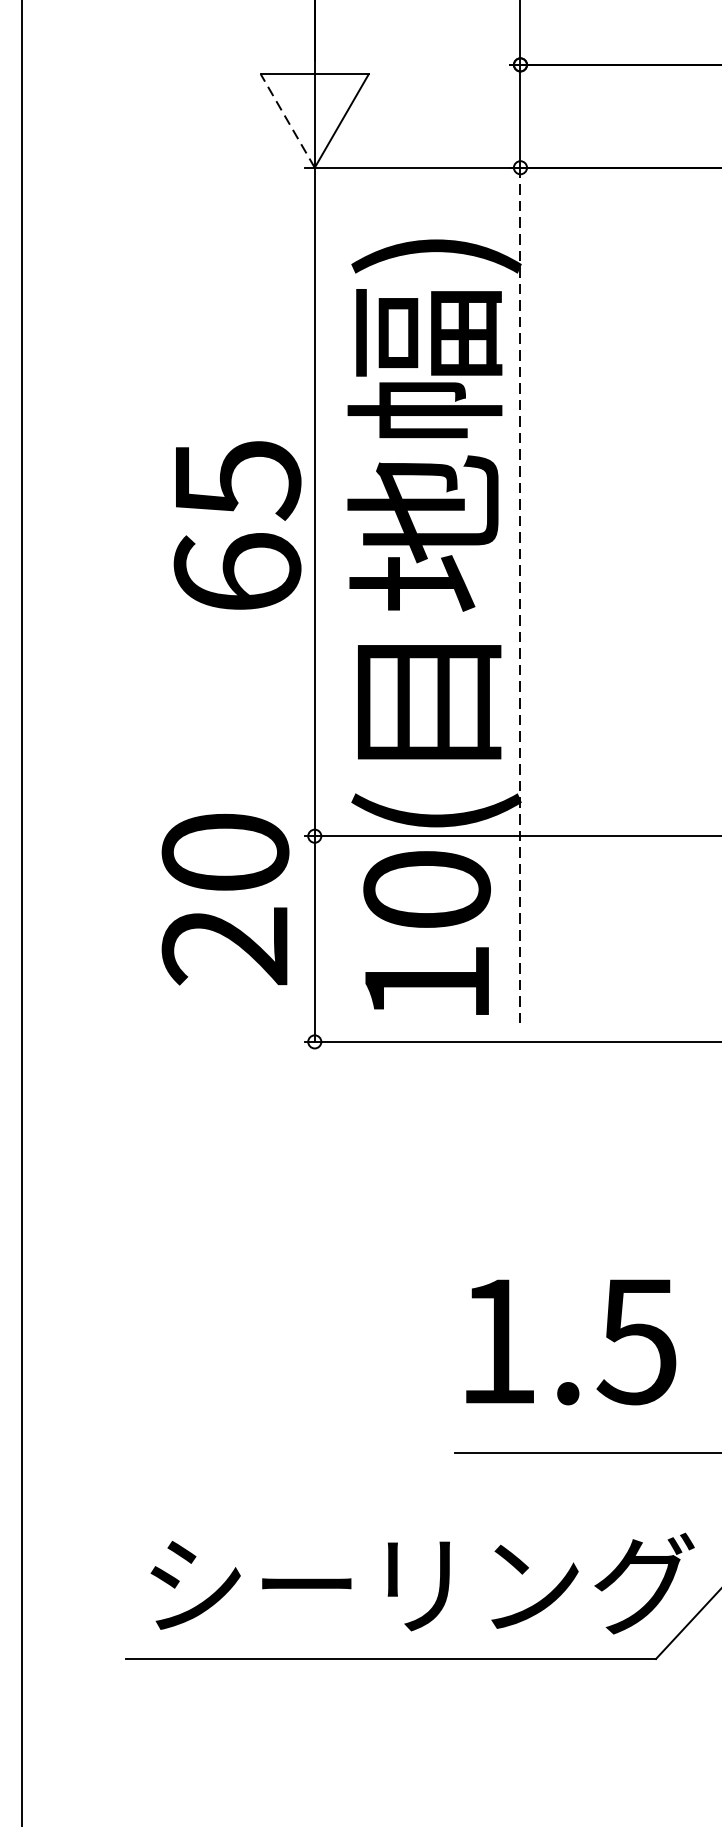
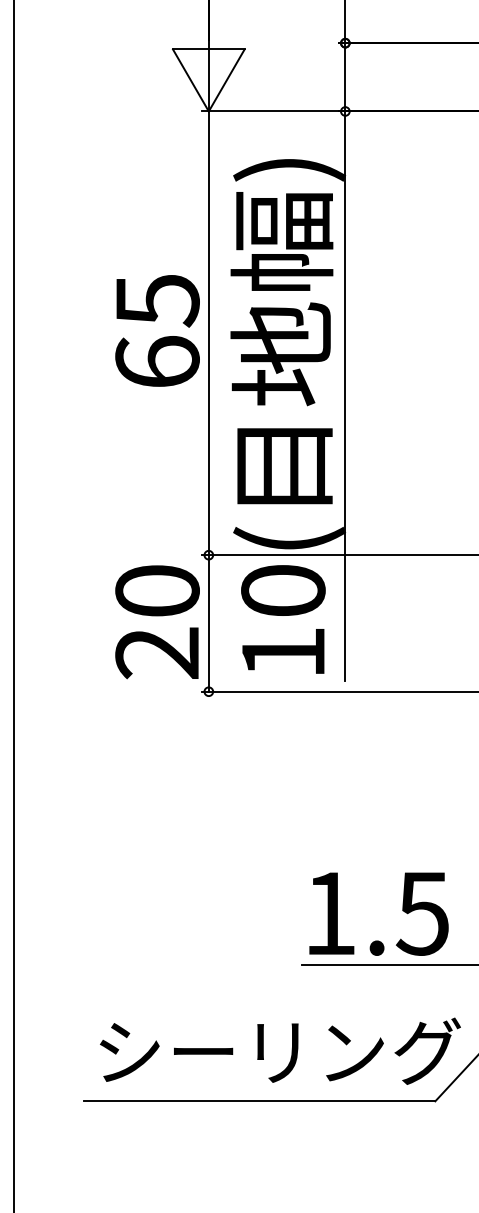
line: (287, 121) -> (190, 80), dashed -> solid
text: (237, 524) -> (157, 330), moved
line: (520, 597) -> (345, 396), dashed -> solid
text: (225, 899) -> (157, 622), moved
text: (570, 1341) -> (378, 913), moved

